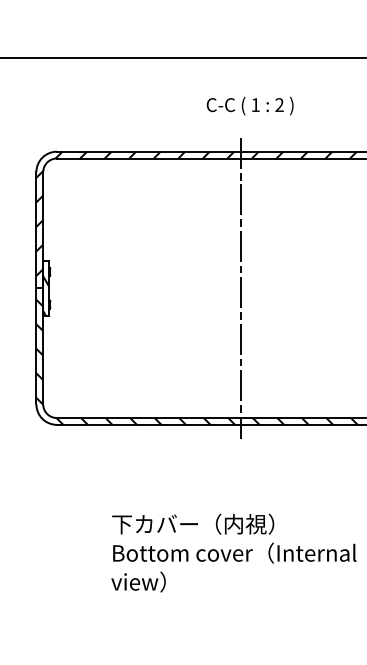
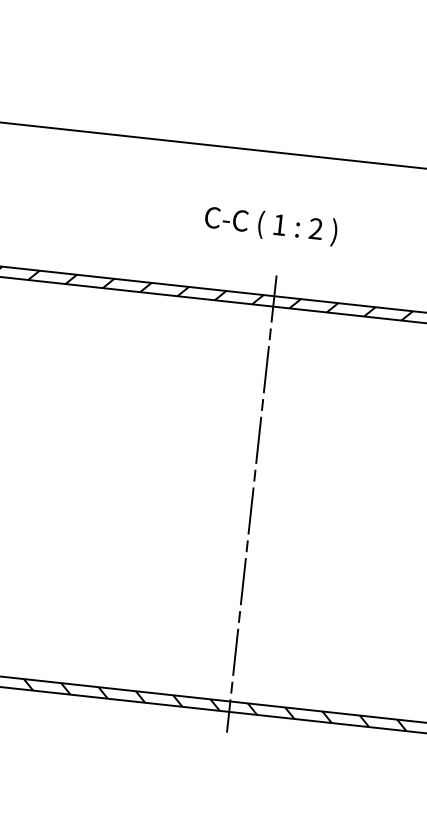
text: (249, 105) -> (270, 224), moved

